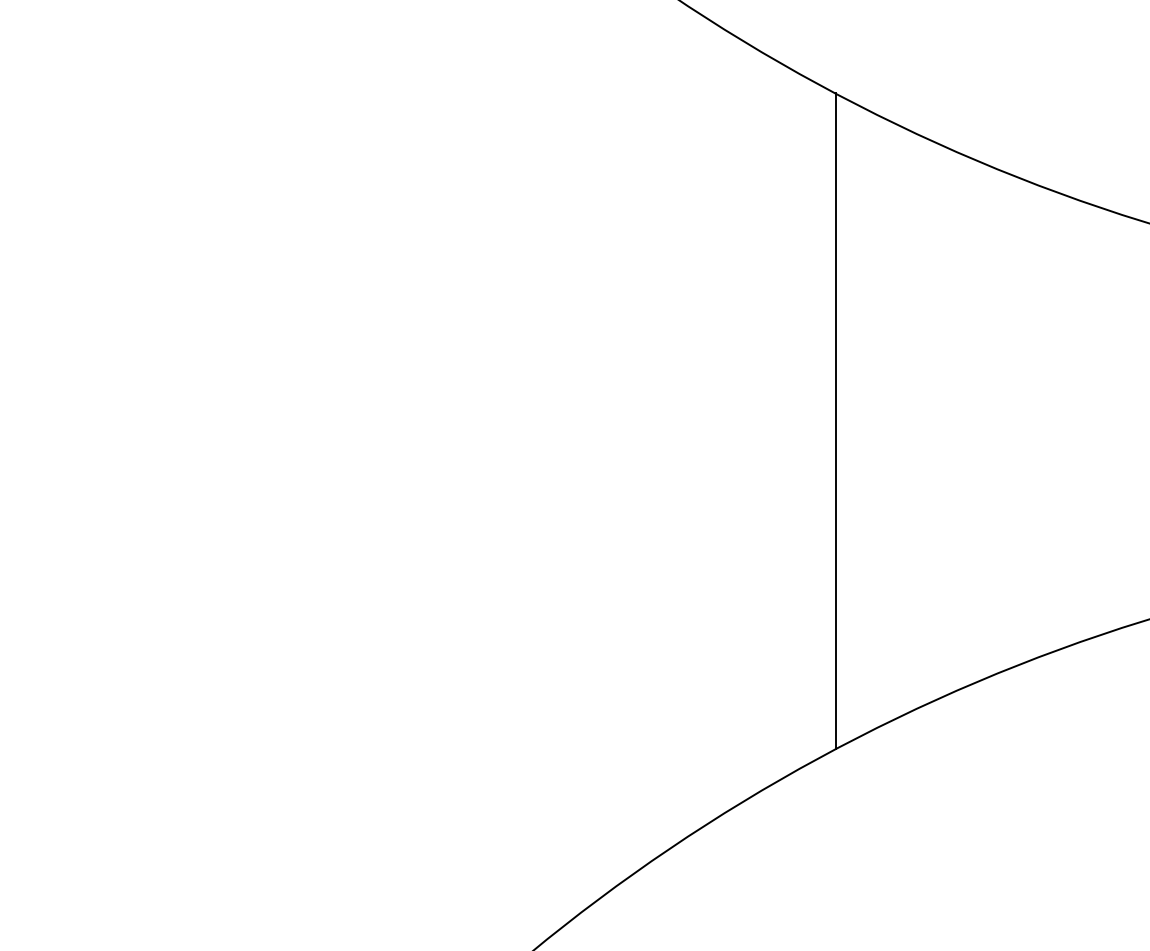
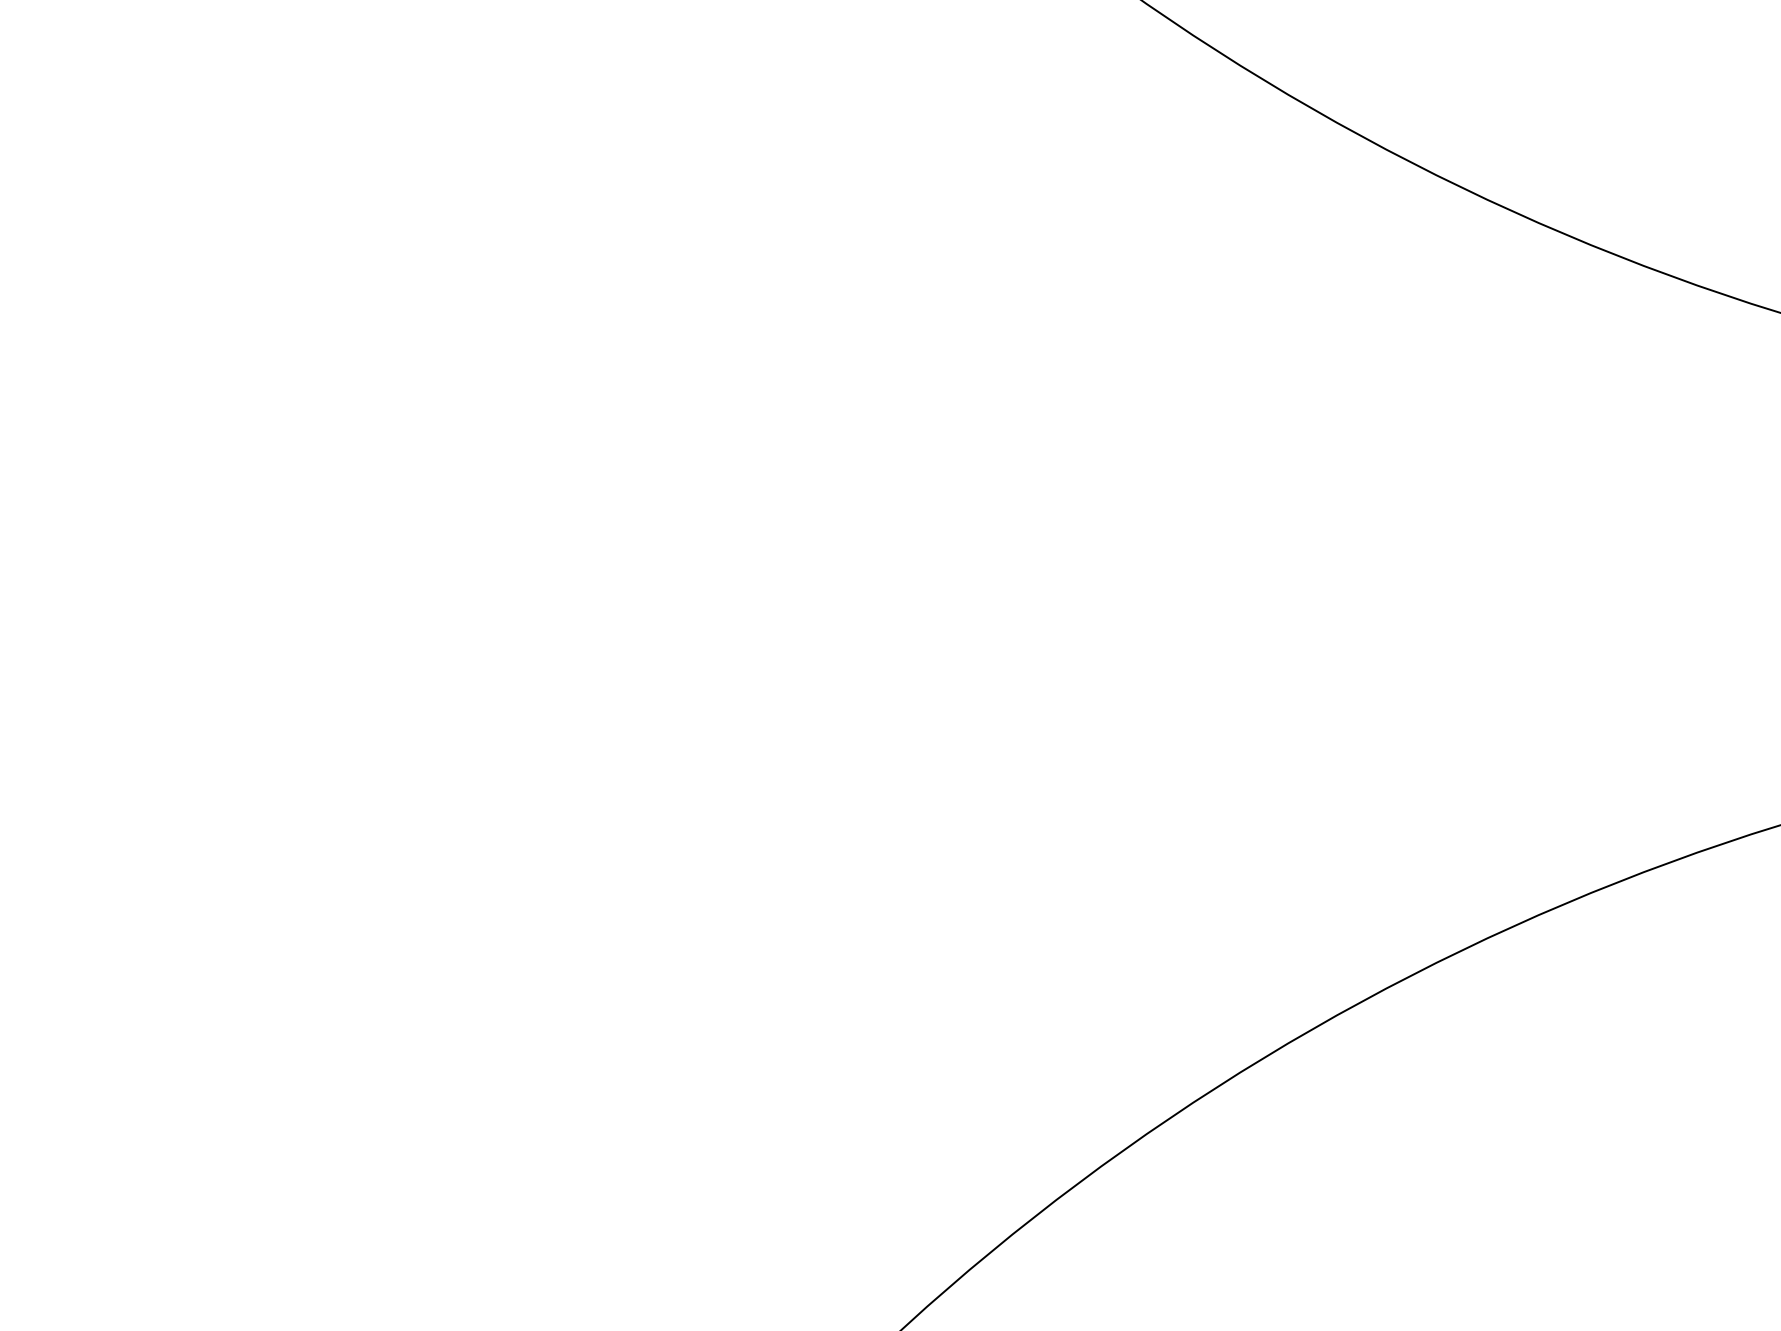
line: (835, 420) -> (1383, 568), removed

